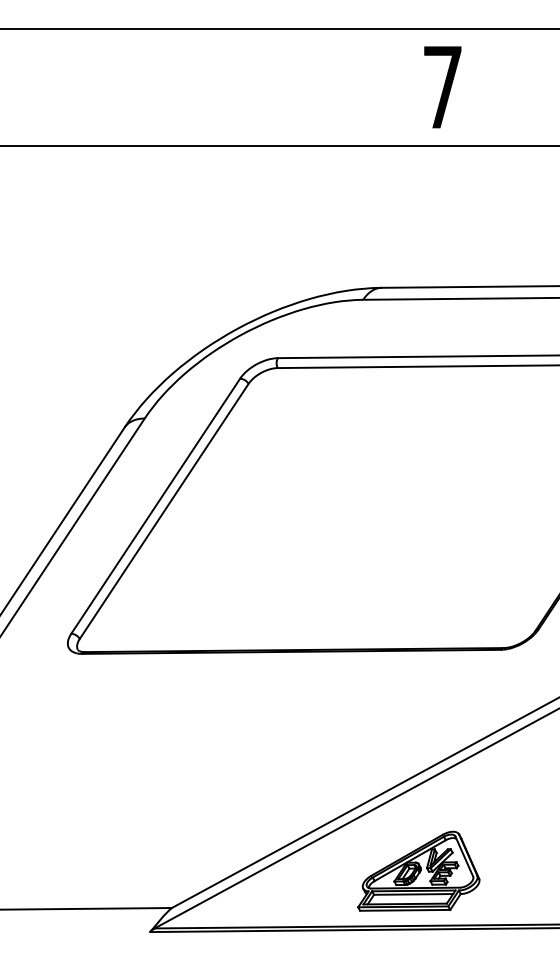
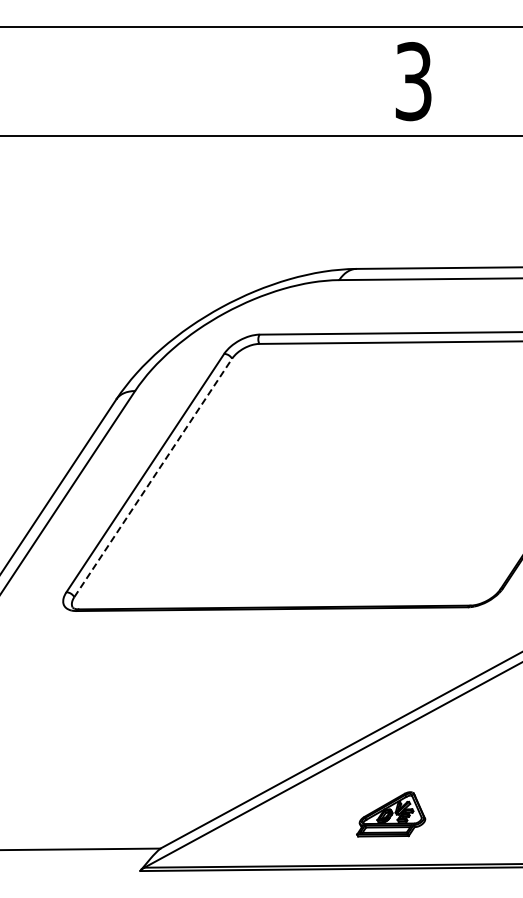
text: (442, 87) -> (413, 81), 7 -> 3
line: (164, 510) -> (153, 477), solid -> dashed
part: (418, 871) -> (390, 814), size x0.6

